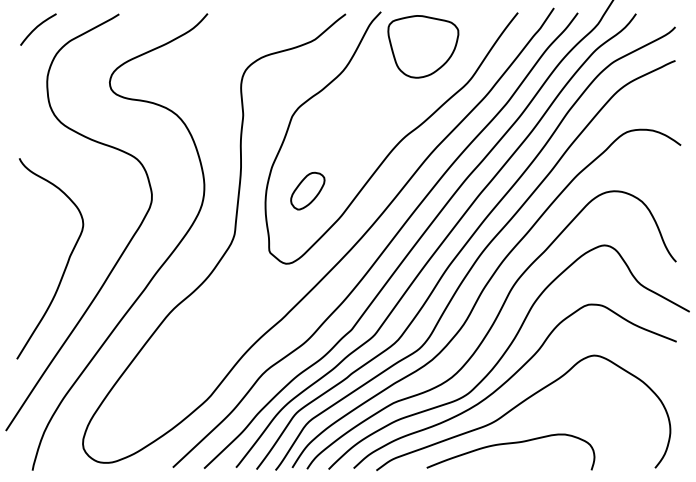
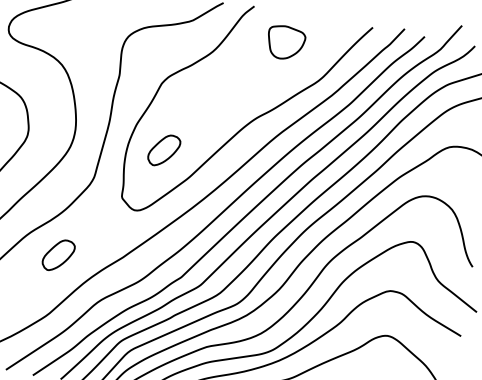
part: (423, 46) -> (286, 42), size x0.6
part: (209, 328) -> (58, 254), added

